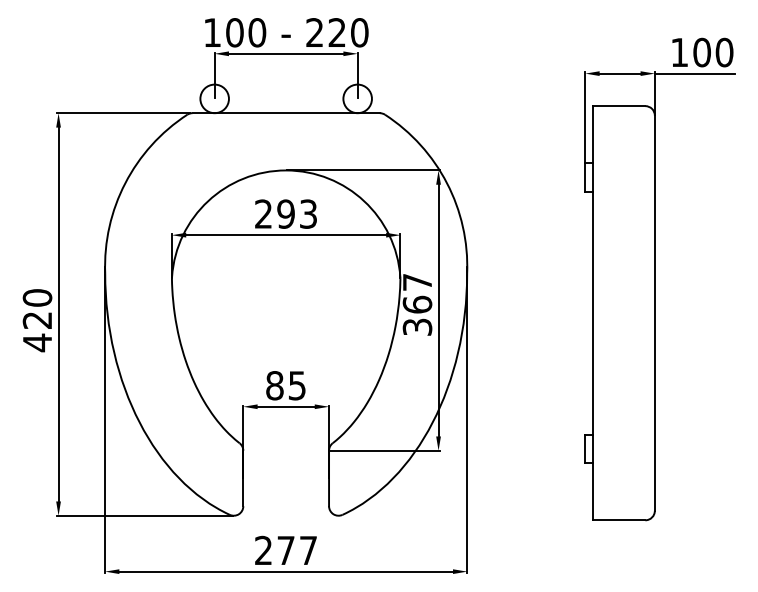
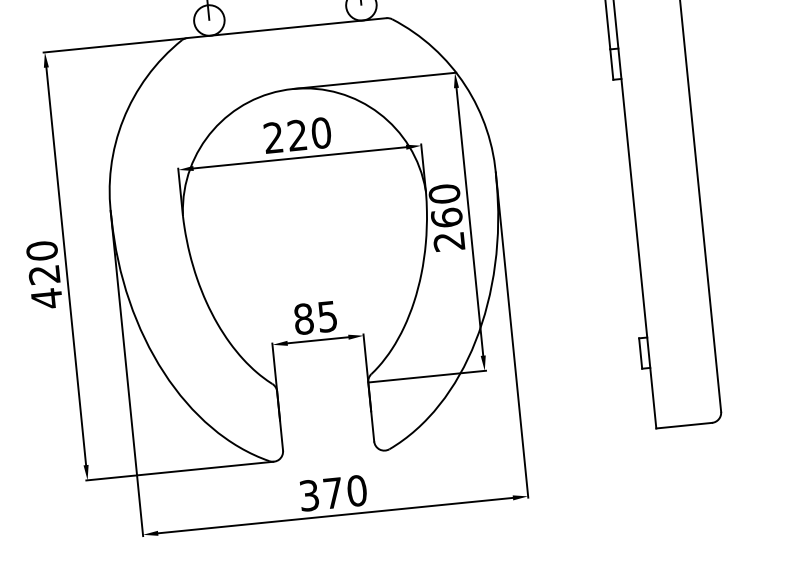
text: (297, 213) -> (309, 133), 293 -> 220
text: (417, 304) -> (446, 217), 367 -> 260
text: (286, 550) -> (333, 493), 277 -> 370

